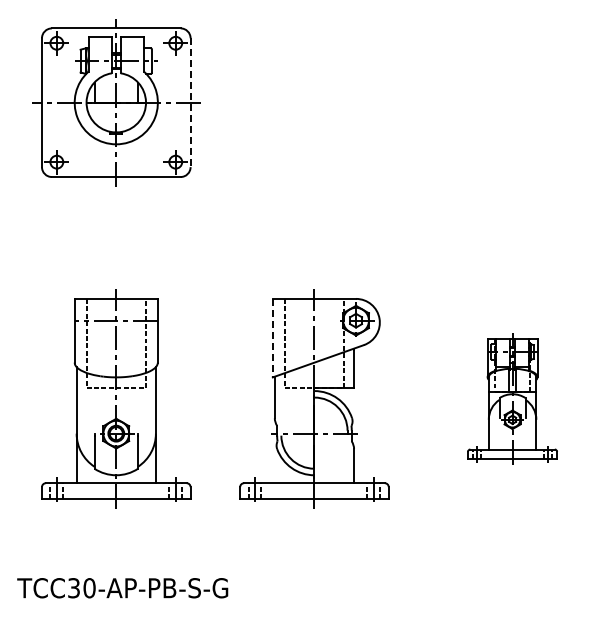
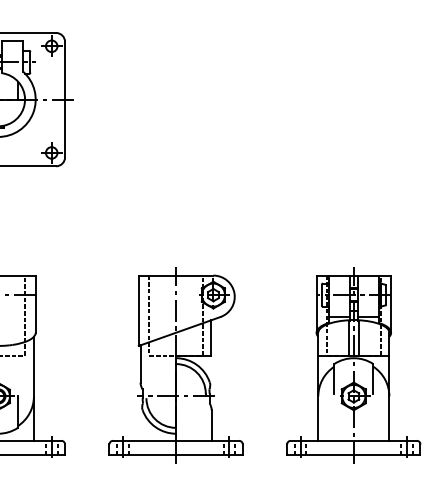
line: (190, 103) -> (64, 100), dashed -> solid
line: (272, 338) -> (138, 311), dashed -> solid
part: (512, 398) -> (353, 364), size x1.67

